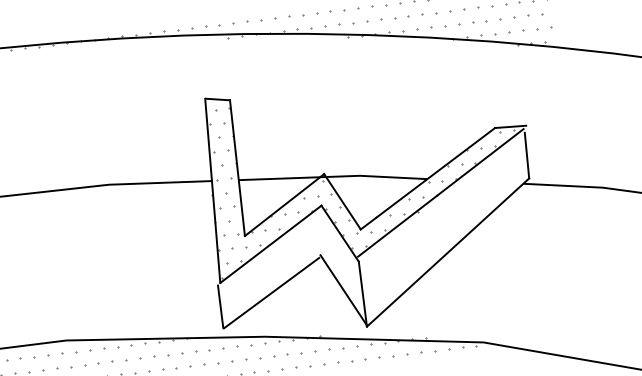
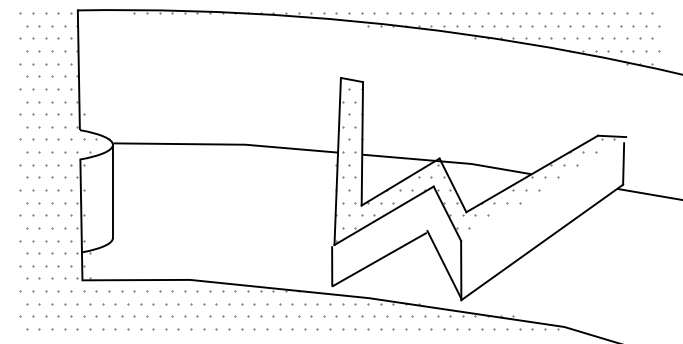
line: (441, 192) -> (542, 187), removed

